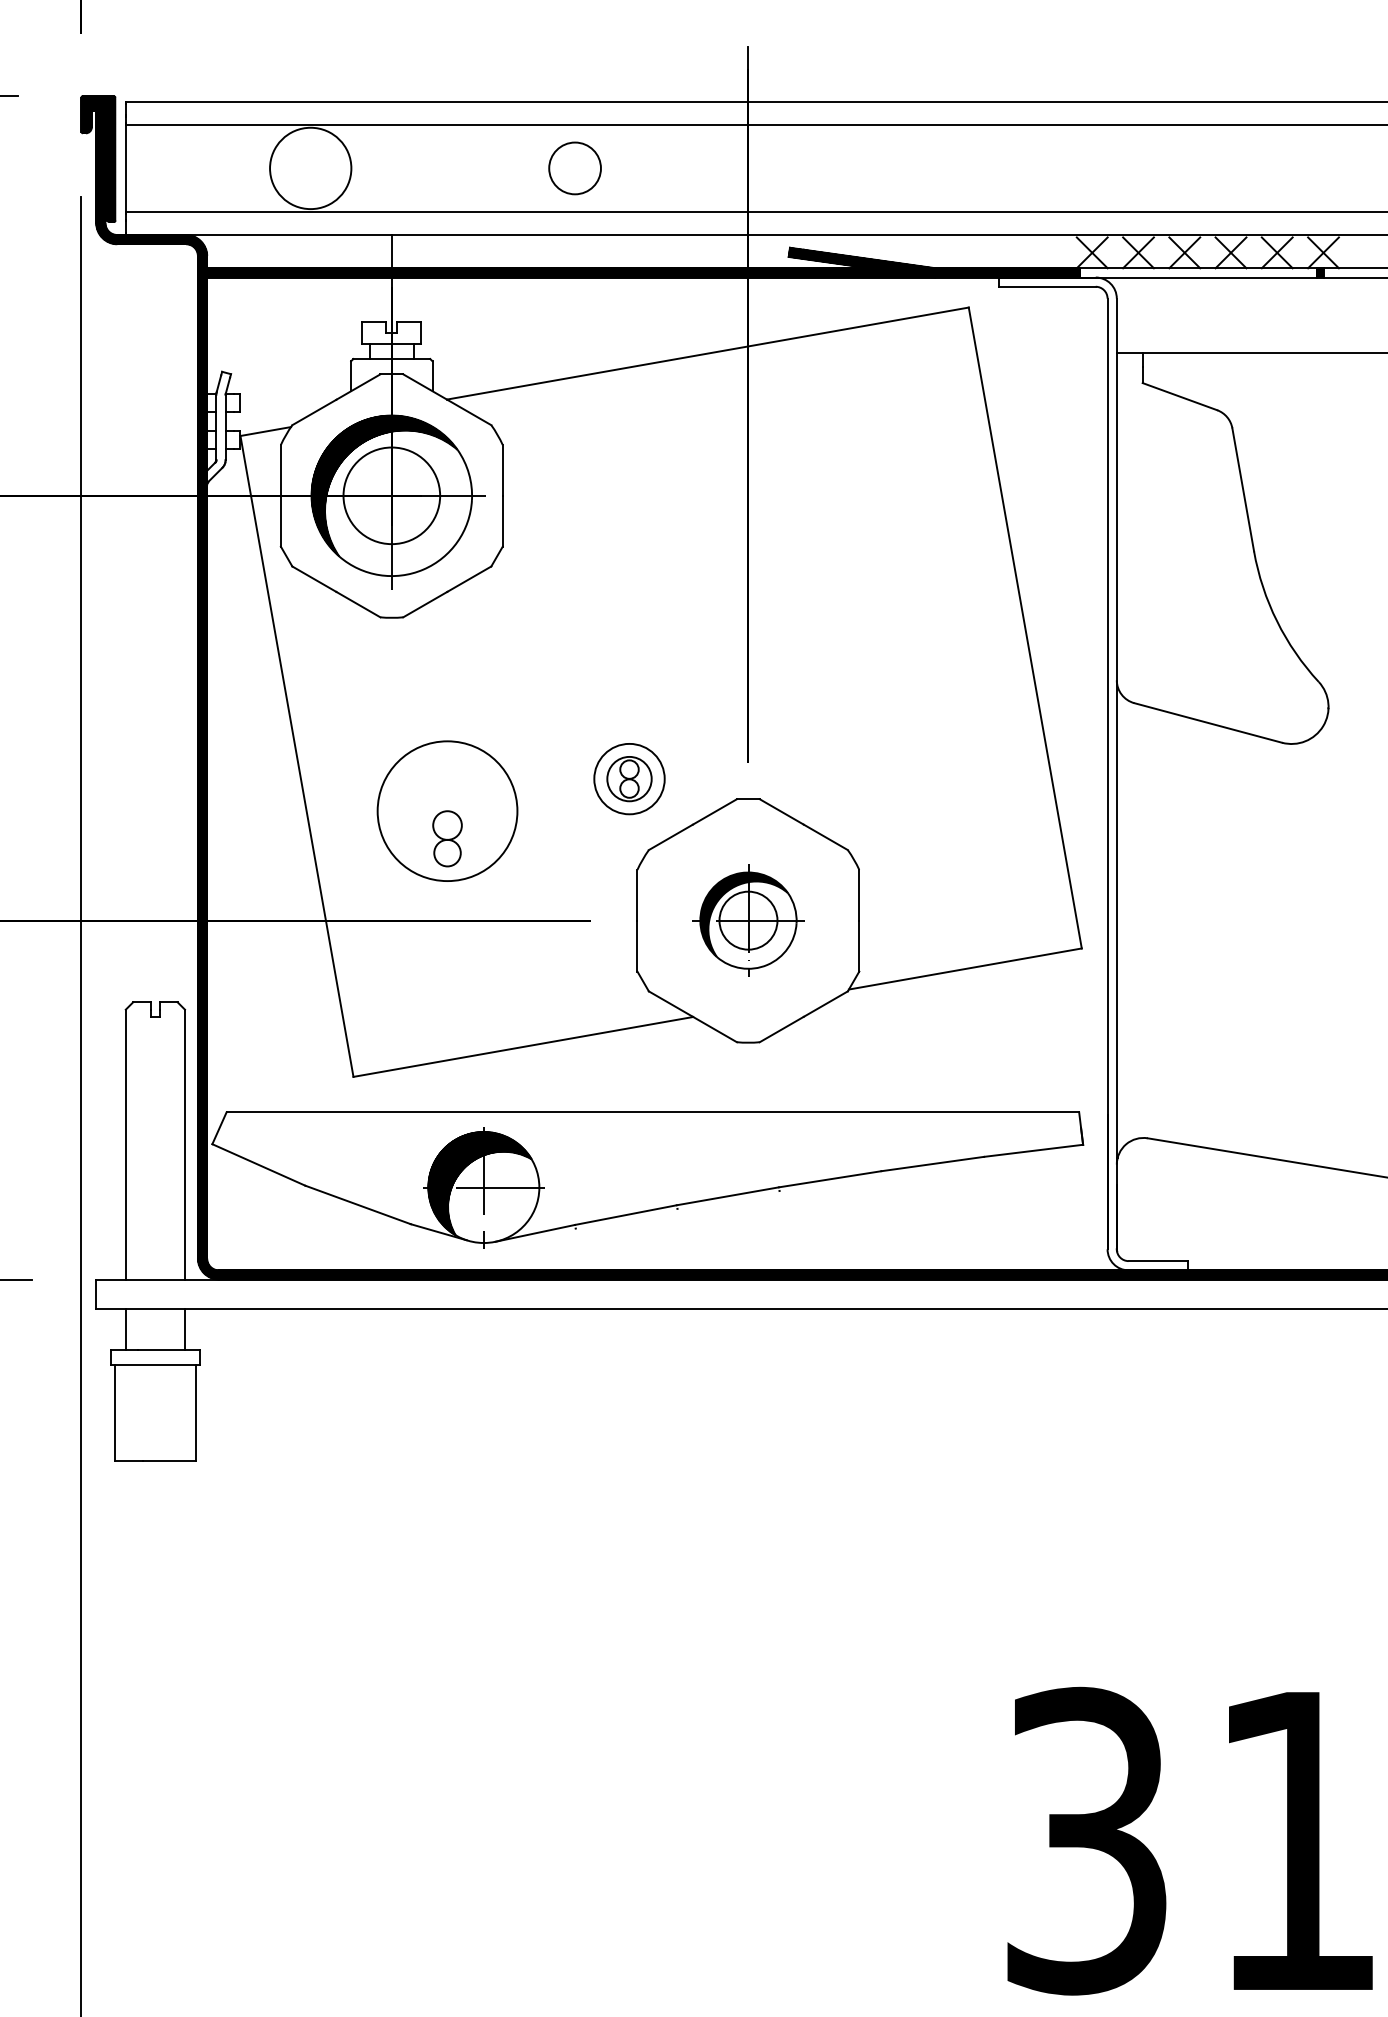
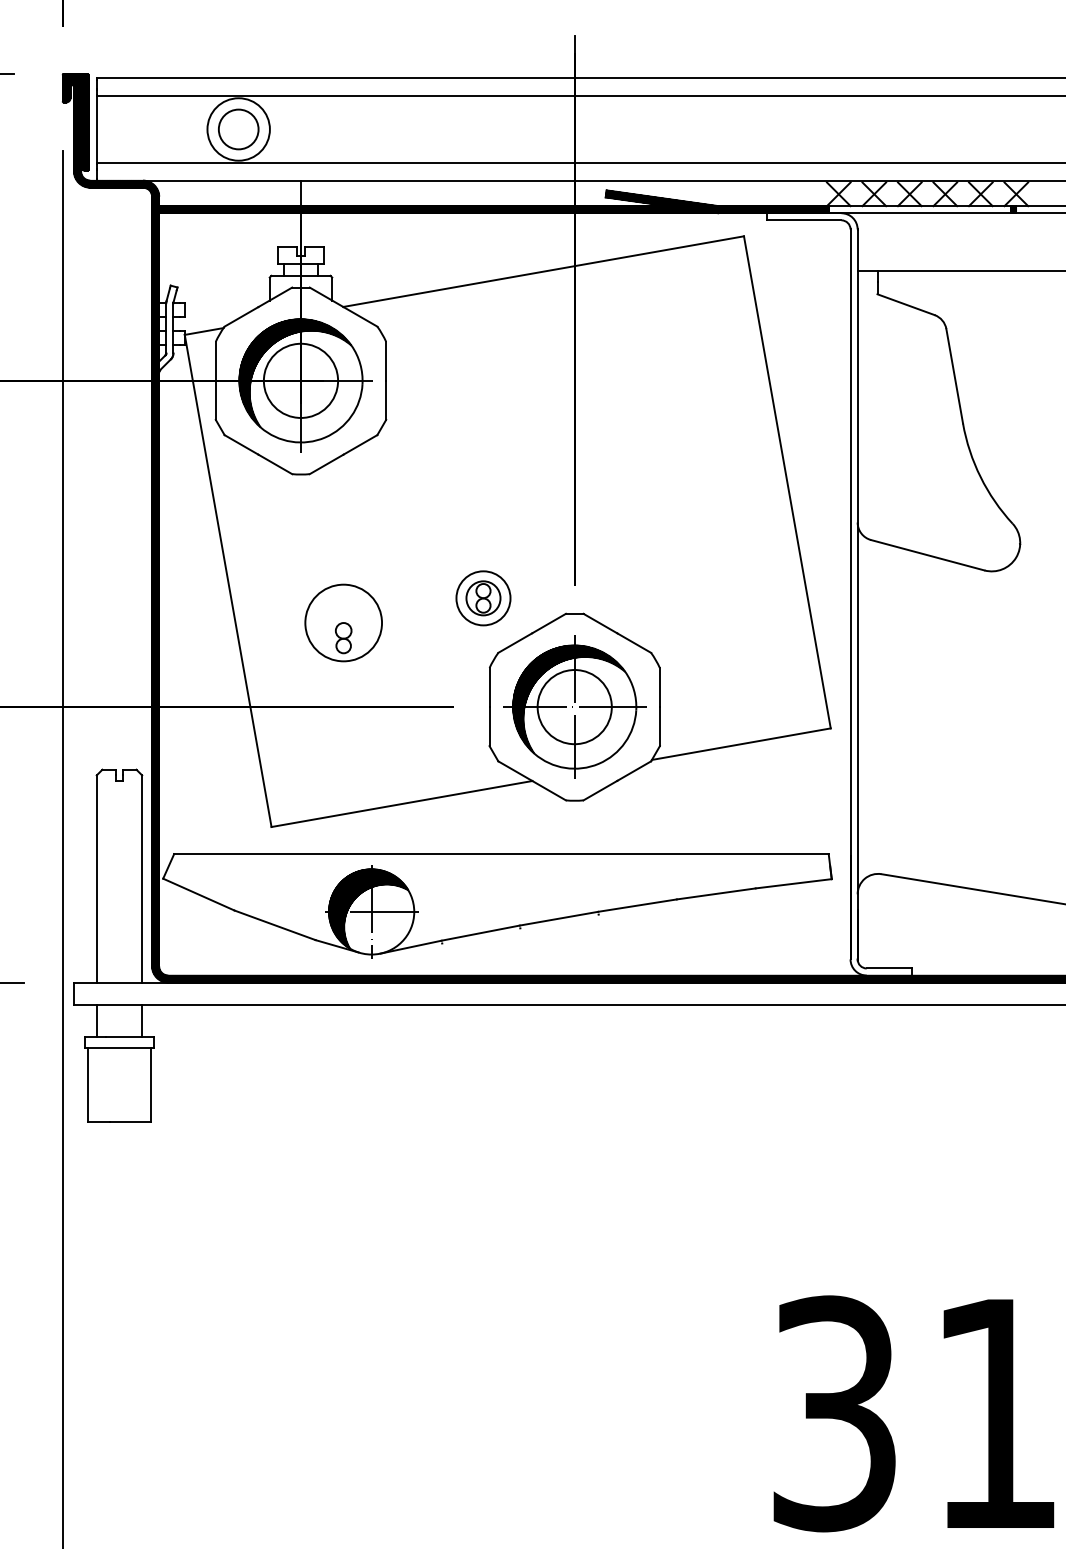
circle: (574, 168) -> (238, 129), moved
part: (447, 810) -> (343, 622), size x0.71
part: (748, 919) -> (574, 706), size x1.67

